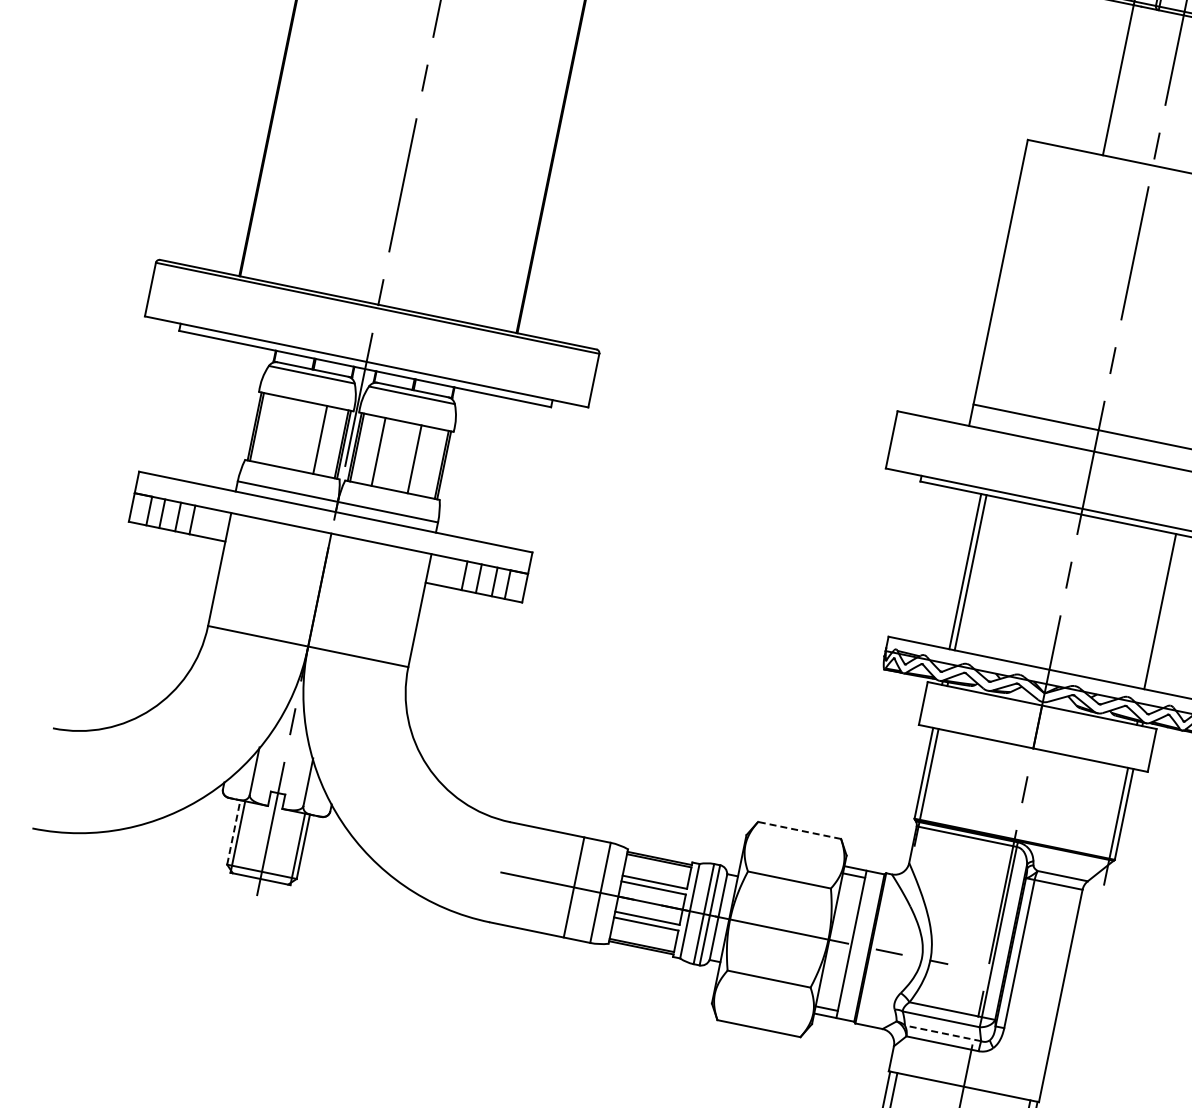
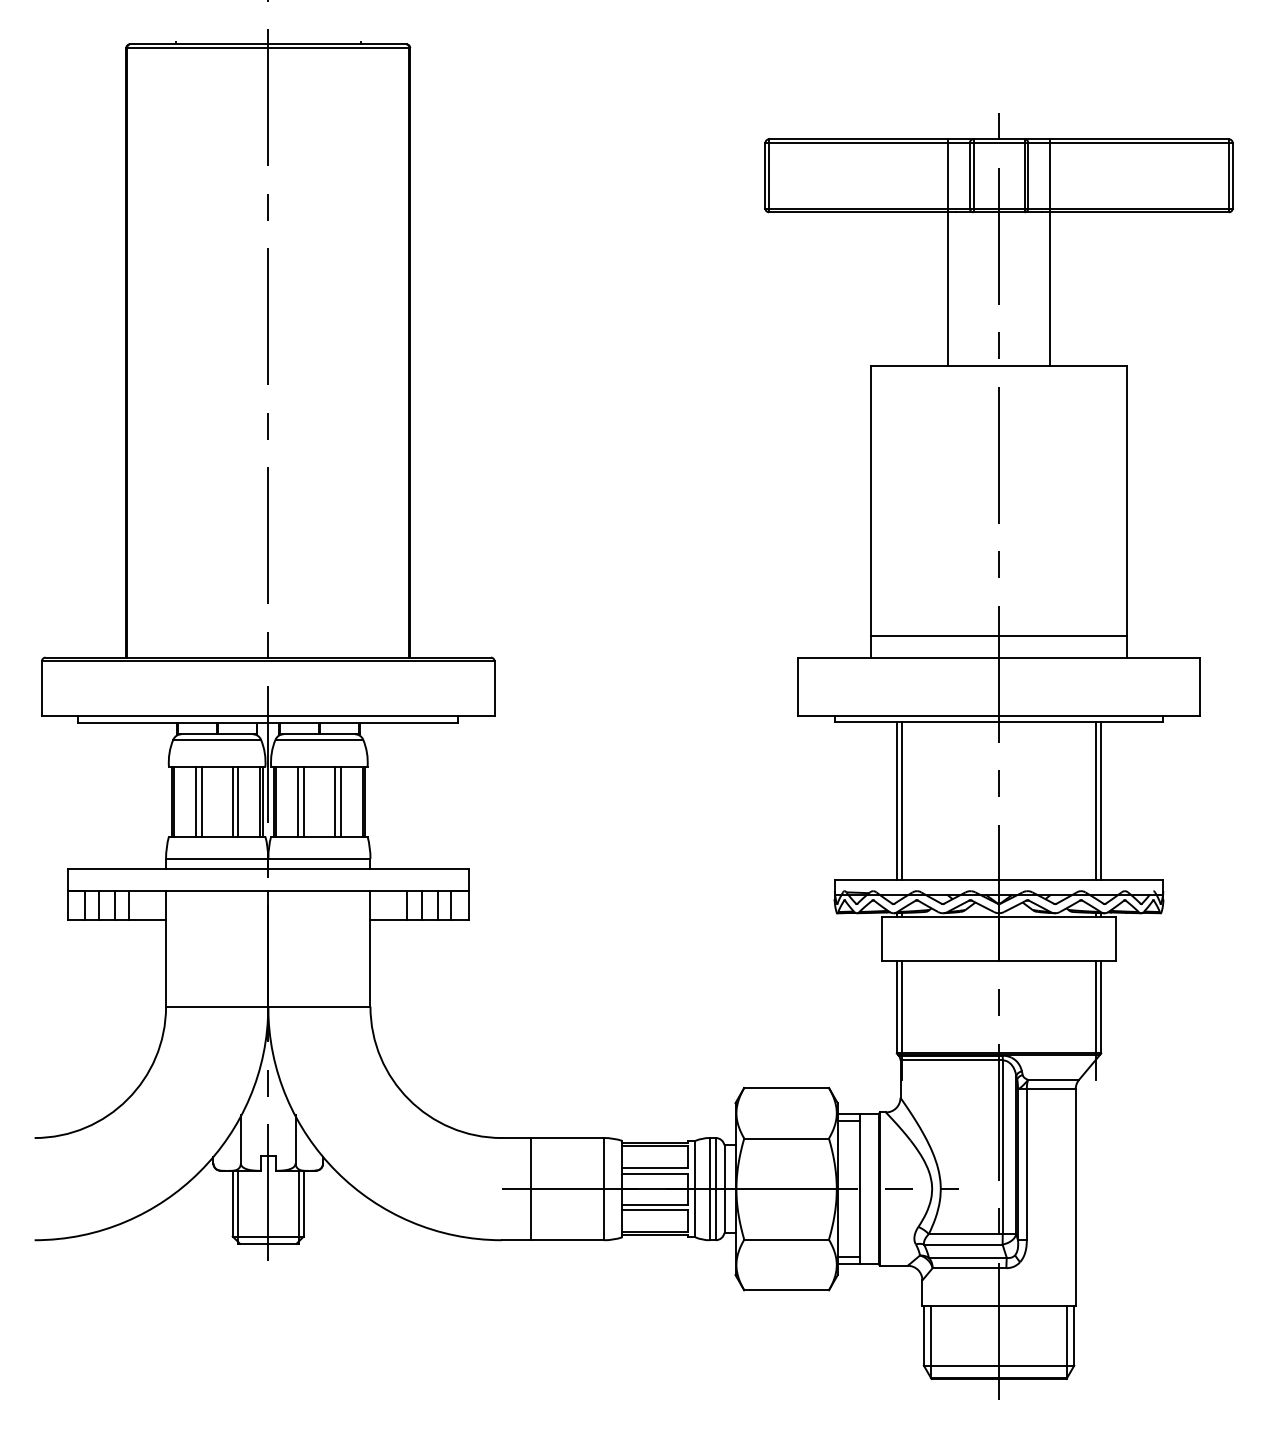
line: (278, 431) -> (195, 801), added
line: (284, 432) -> (201, 801), added
line: (314, 438) -> (232, 801), added
line: (383, 452) -> (303, 801), added
line: (420, 460) -> (340, 801), added
line: (1165, 612) -> (1101, 800), added
line: (799, 829) -> (786, 1087), dashed -> solid
line: (233, 832) -> (232, 1203), dashed -> solid
line: (574, 887) -> (531, 1189), moved
line: (942, 1032) -> (967, 1257), dashed -> solid

